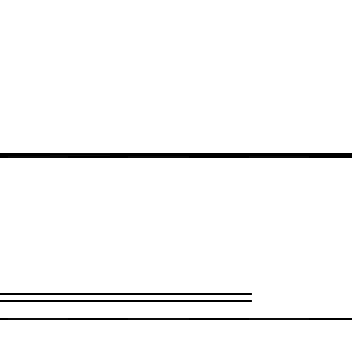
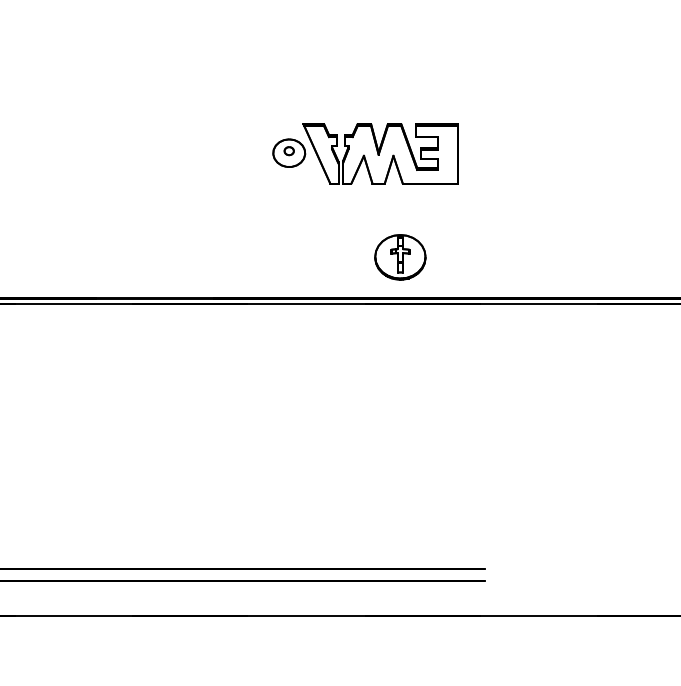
part: (188, 79) -> (364, 153), added
part: (206, 132) -> (399, 255), added

